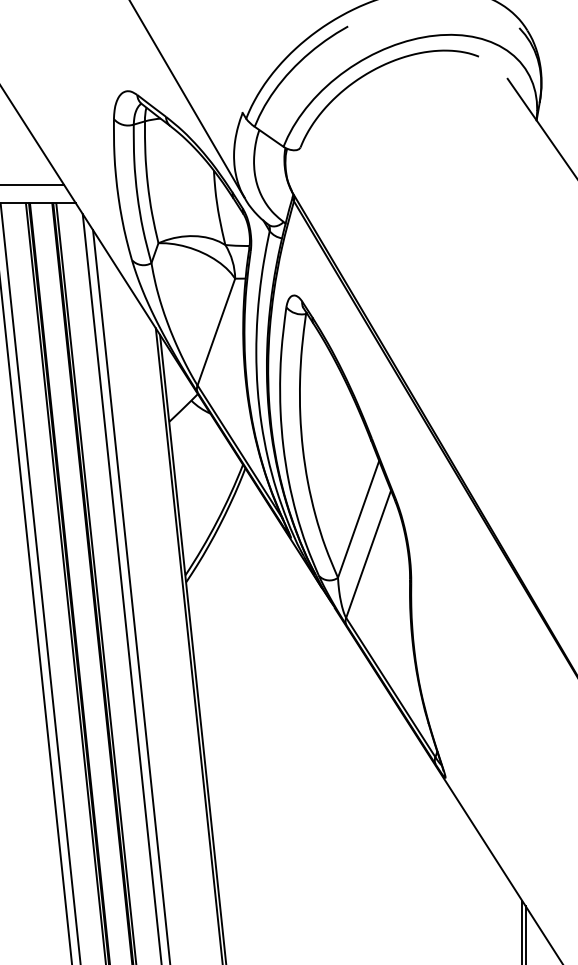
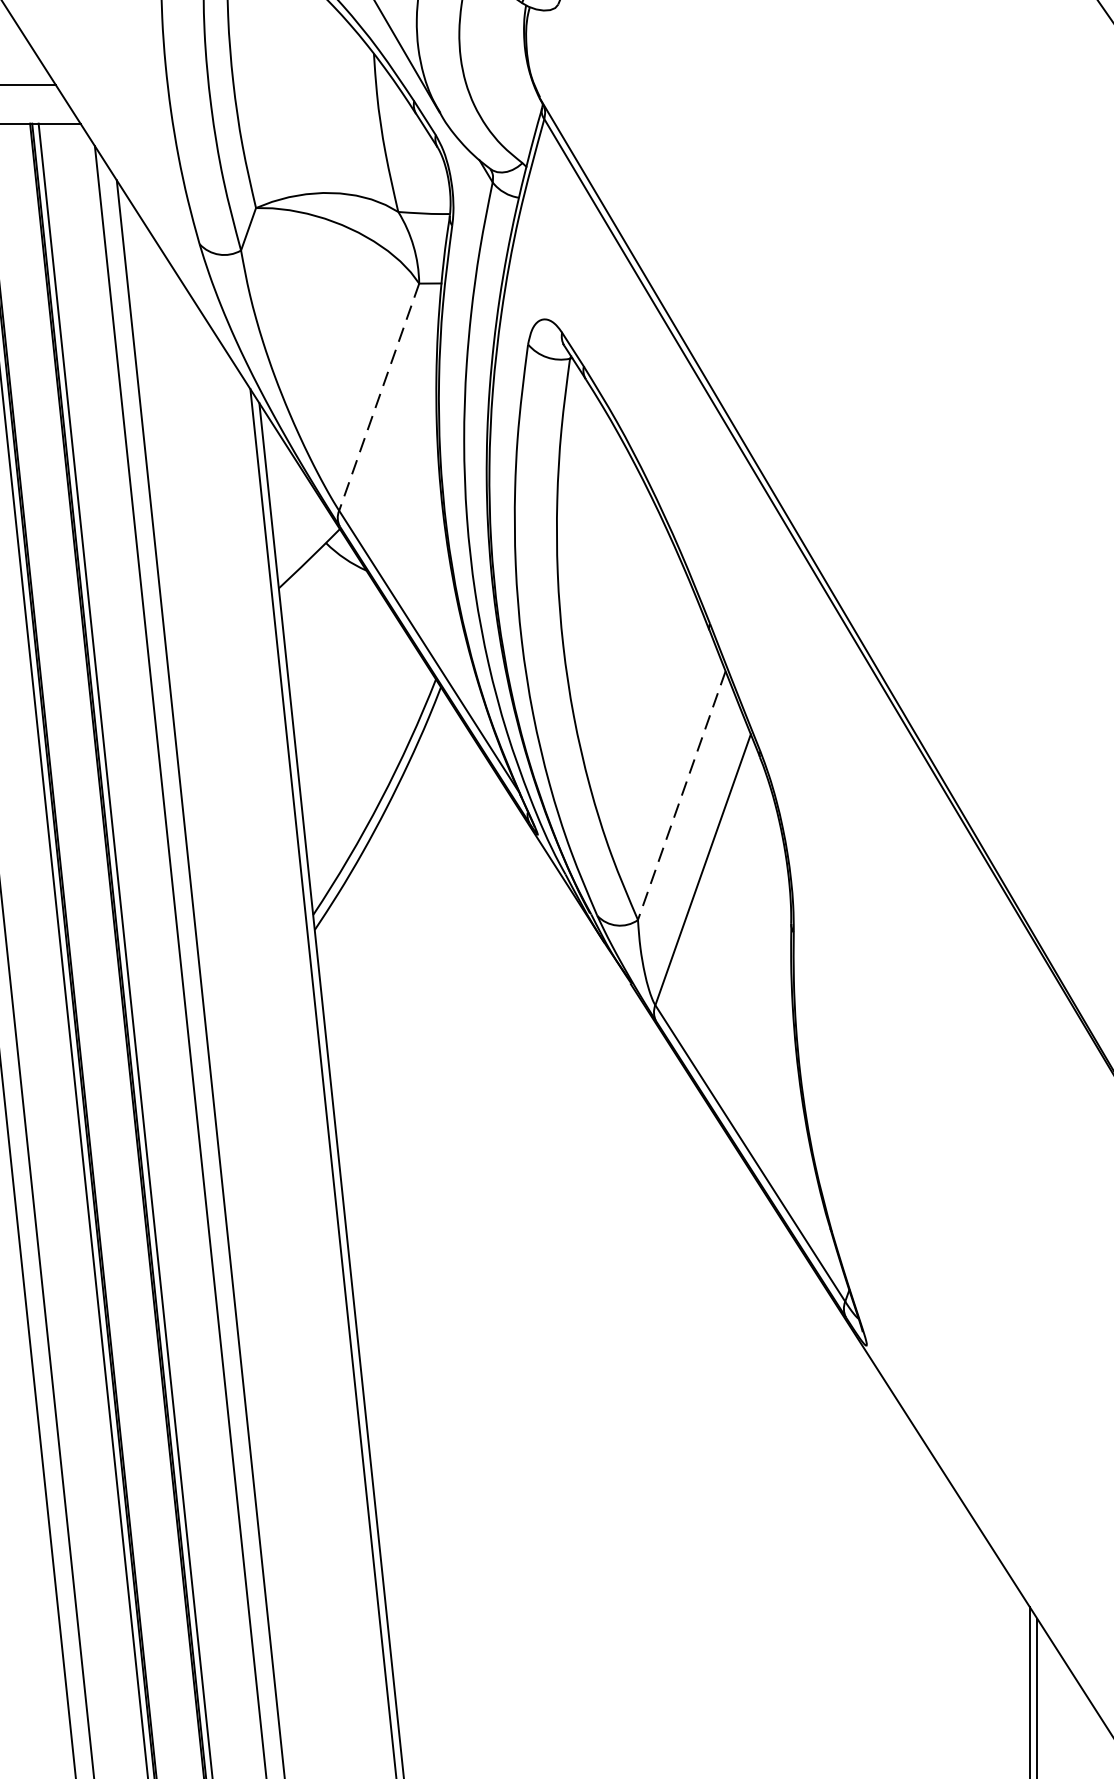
line: (216, 332) -> (379, 398), solid -> dashed
line: (358, 519) -> (681, 795), solid -> dashed

